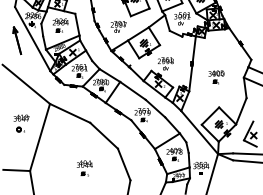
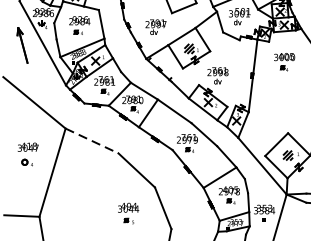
part: (216, 77) -> (284, 62), moved
line: (70, 113) -> (92, 141), solid -> dashed
part: (84, 168) -> (128, 213), moved

